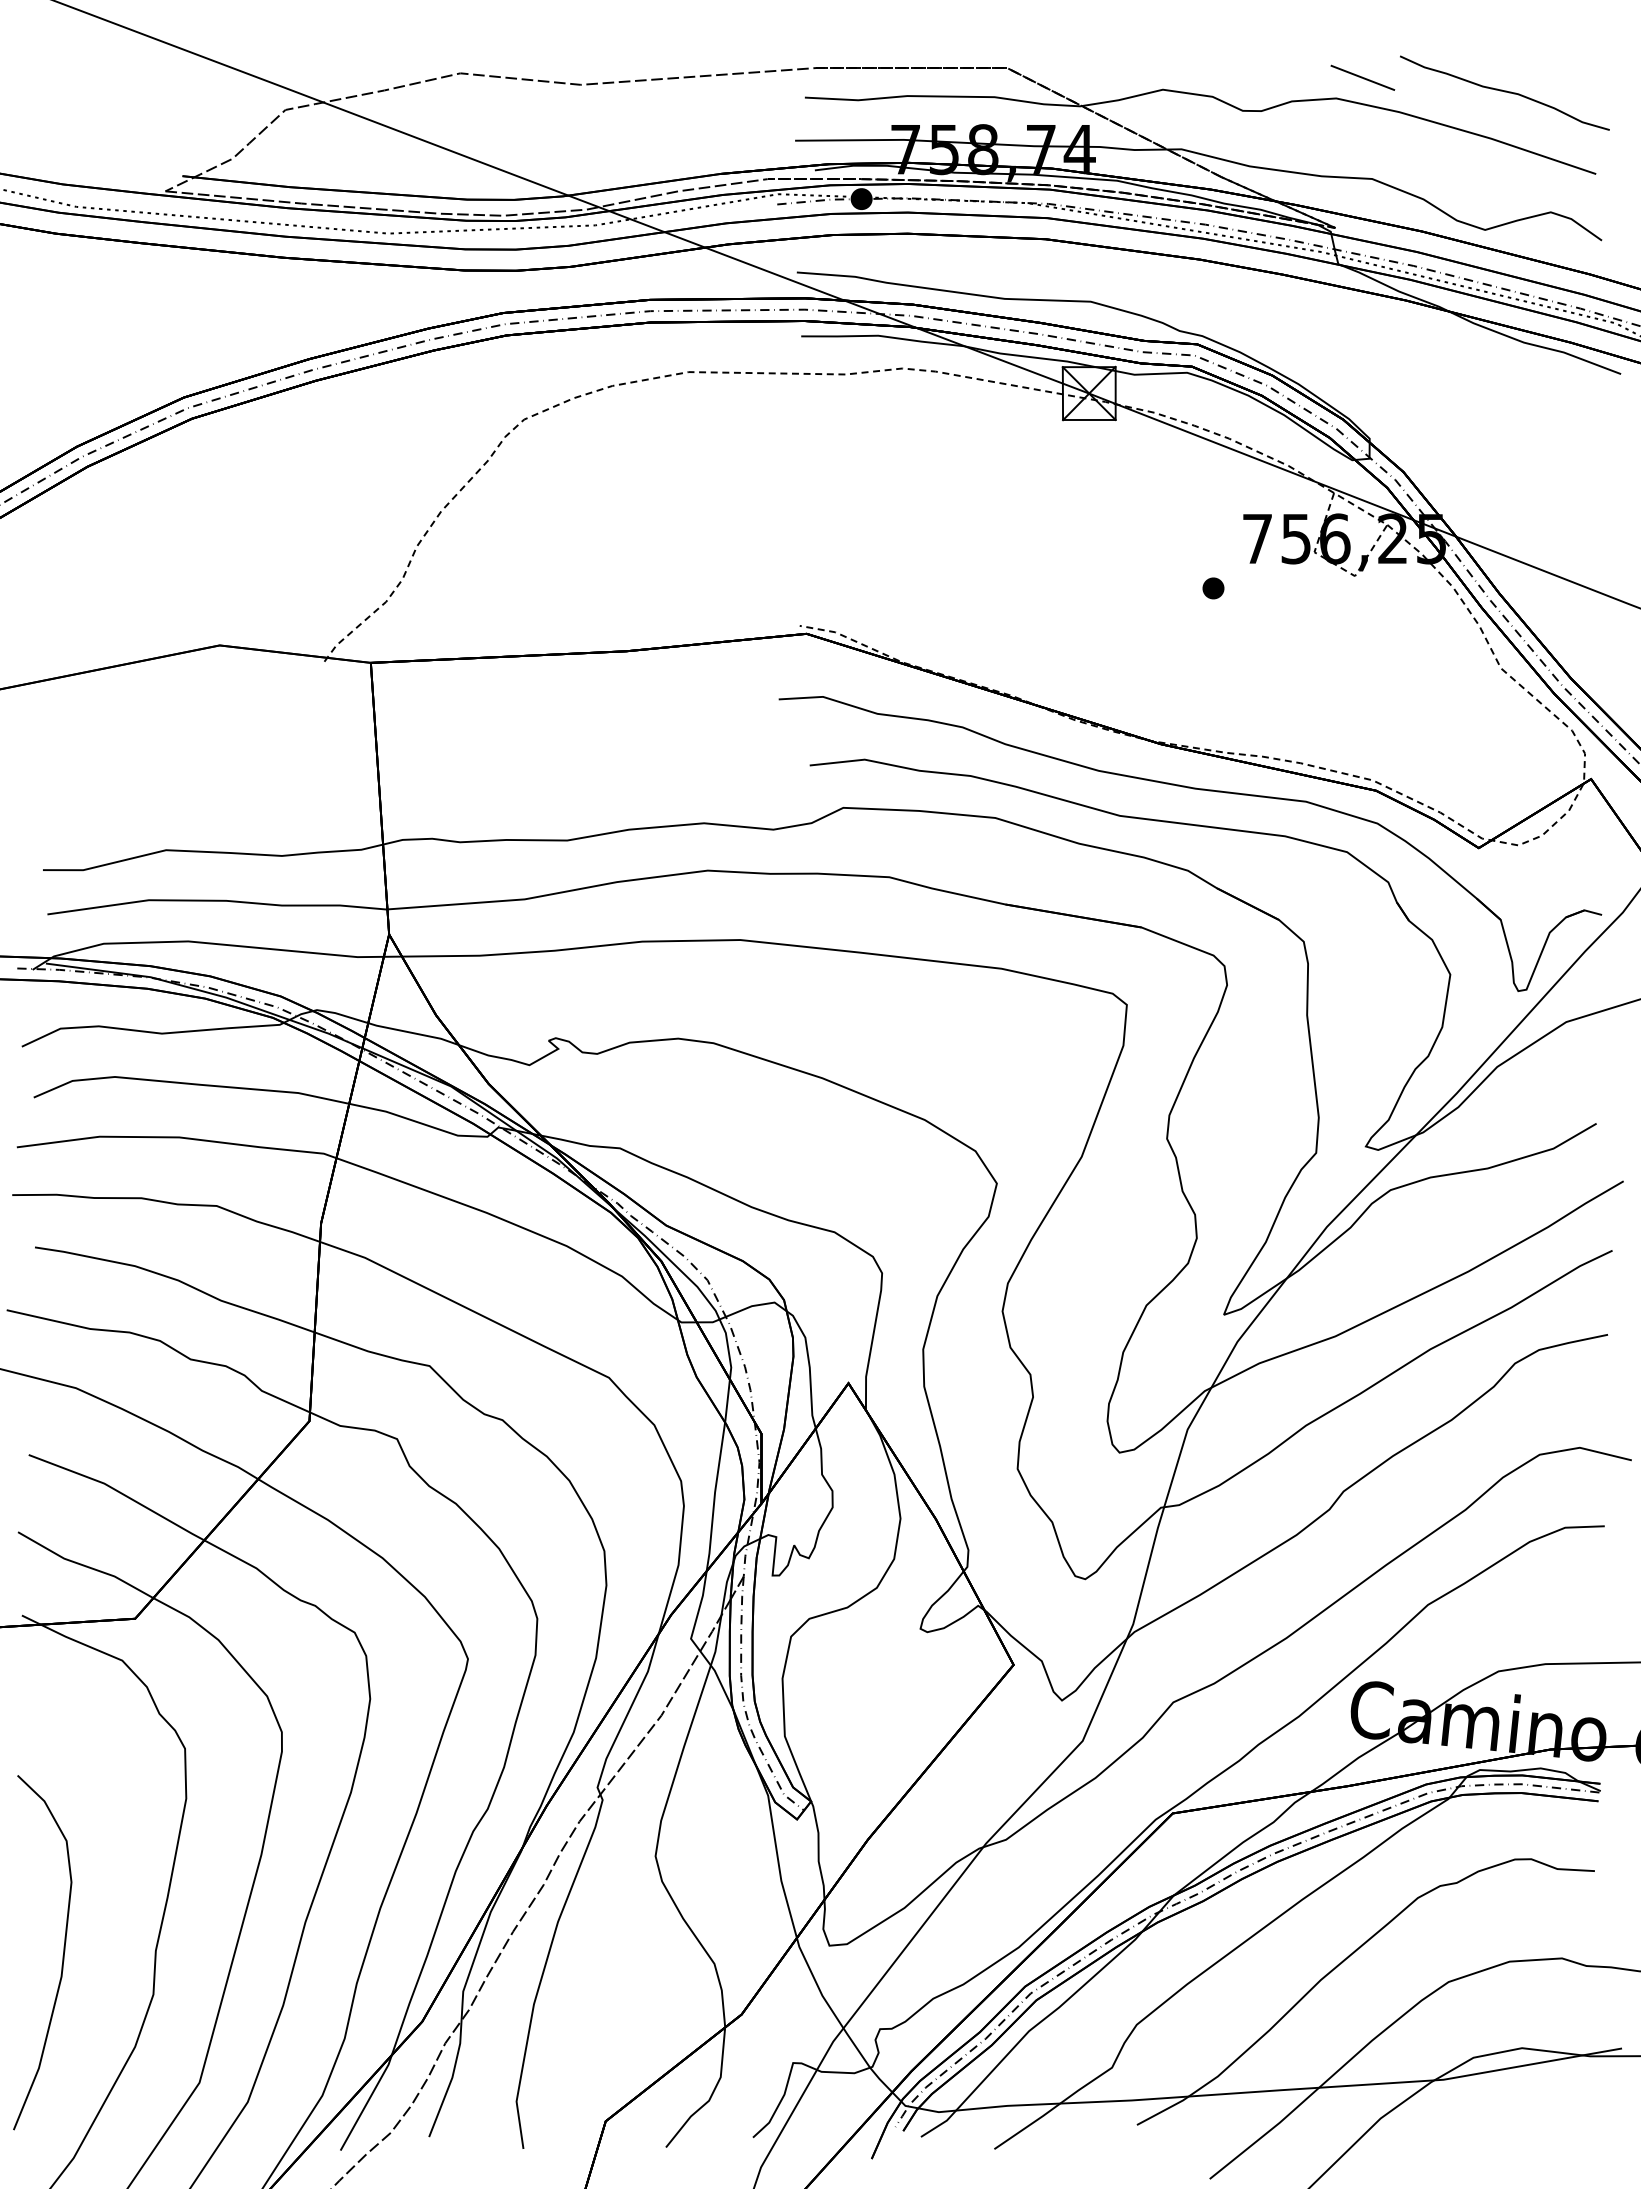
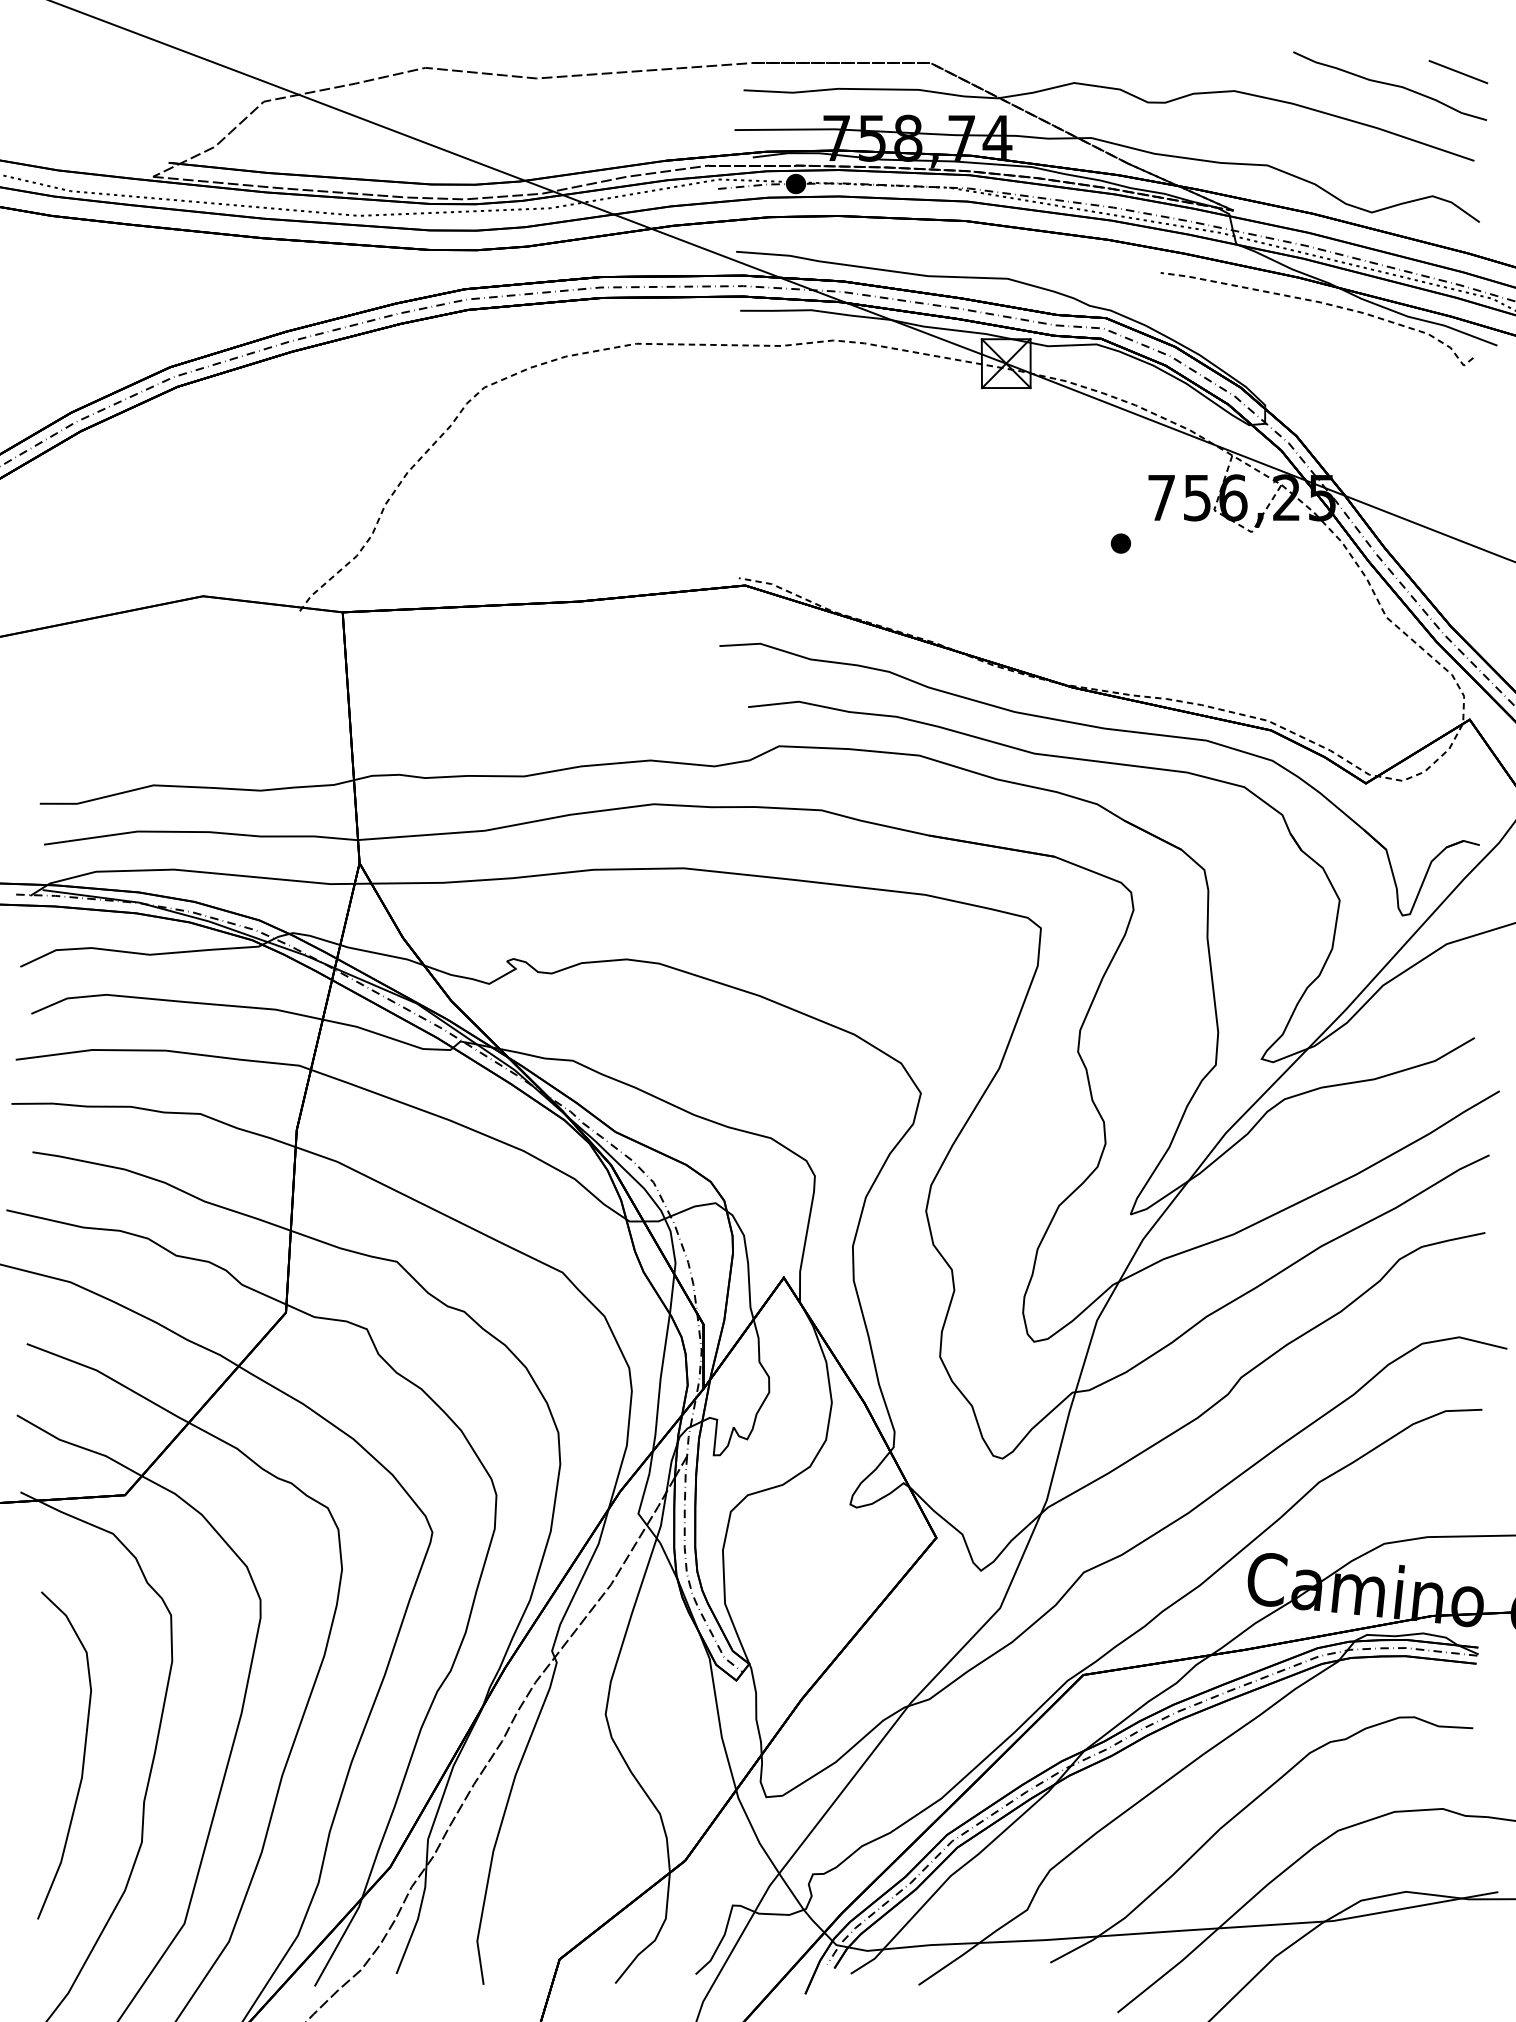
line: (1362, 77) -> (1458, 71), moved
curve: (1429, 328) -> (1320, 303), added
curve: (62, 1955) -> (82, 1758), moved

